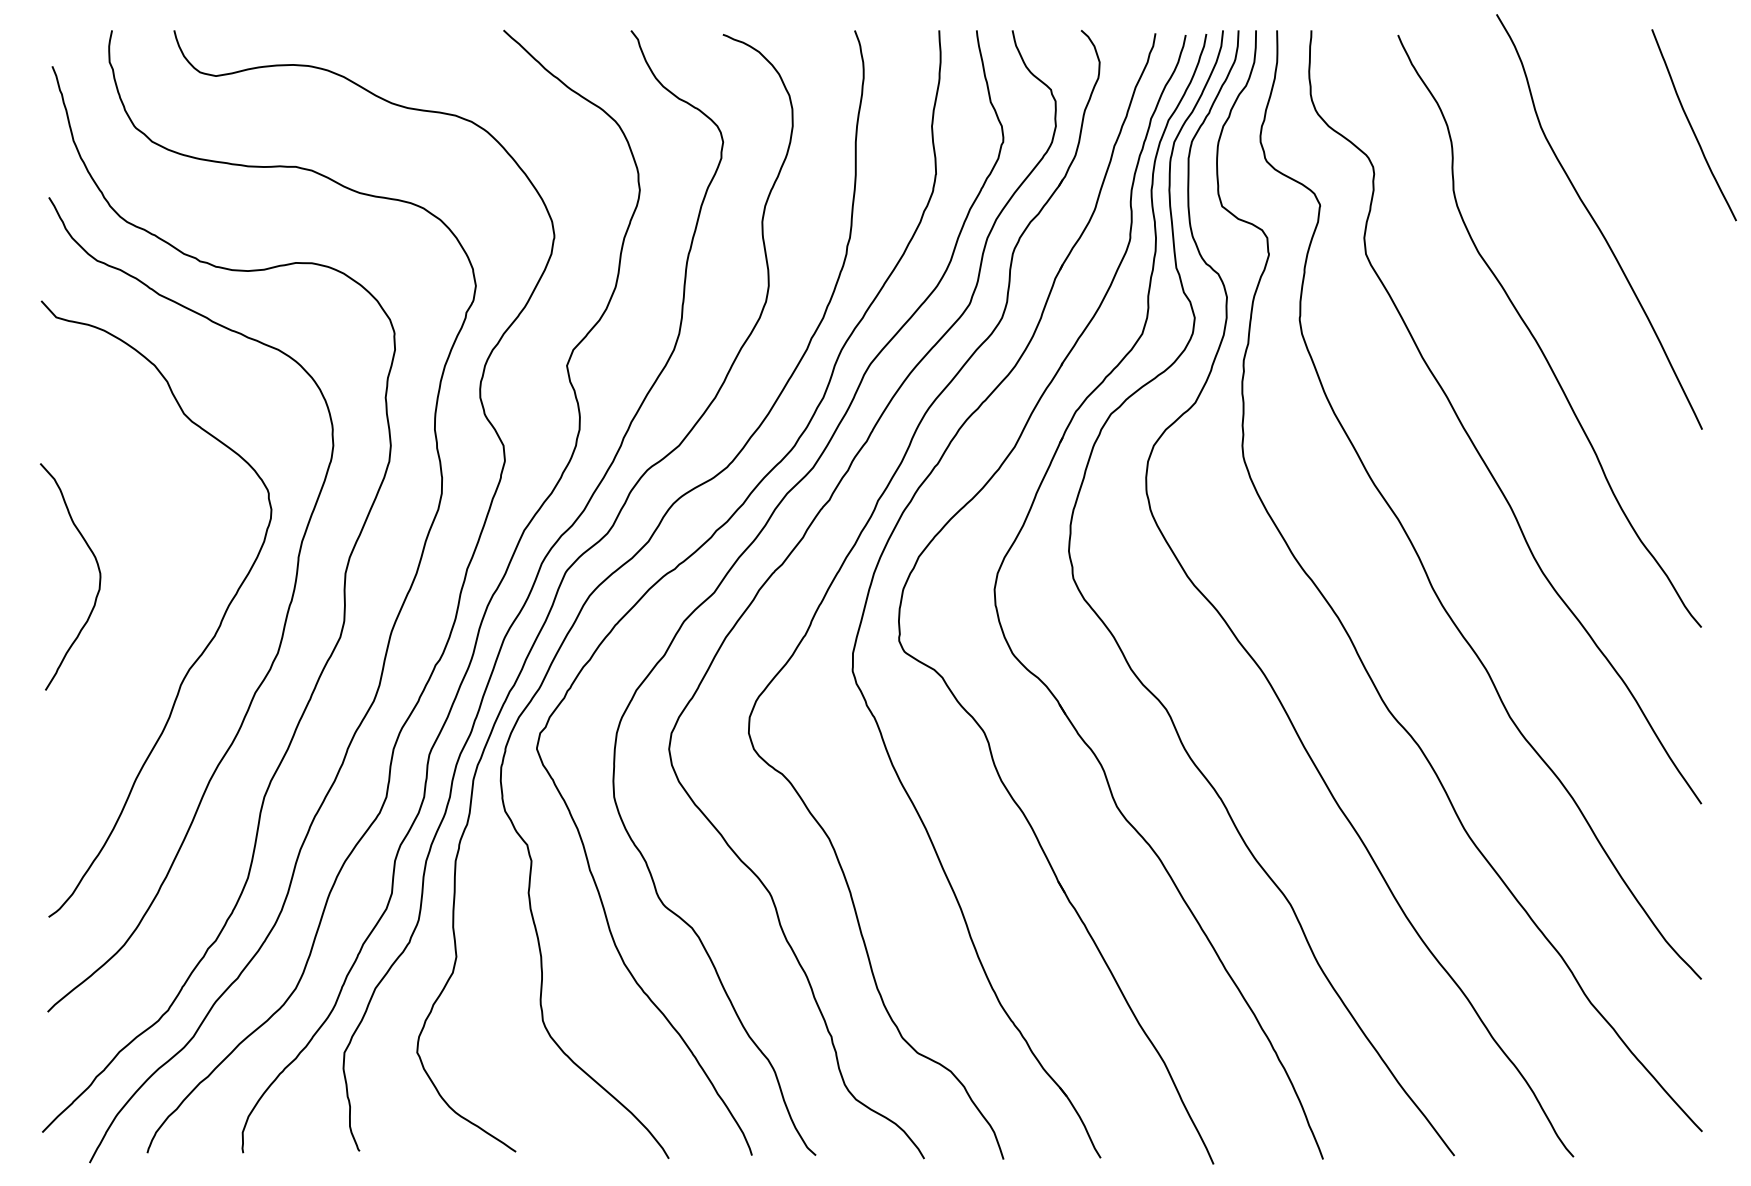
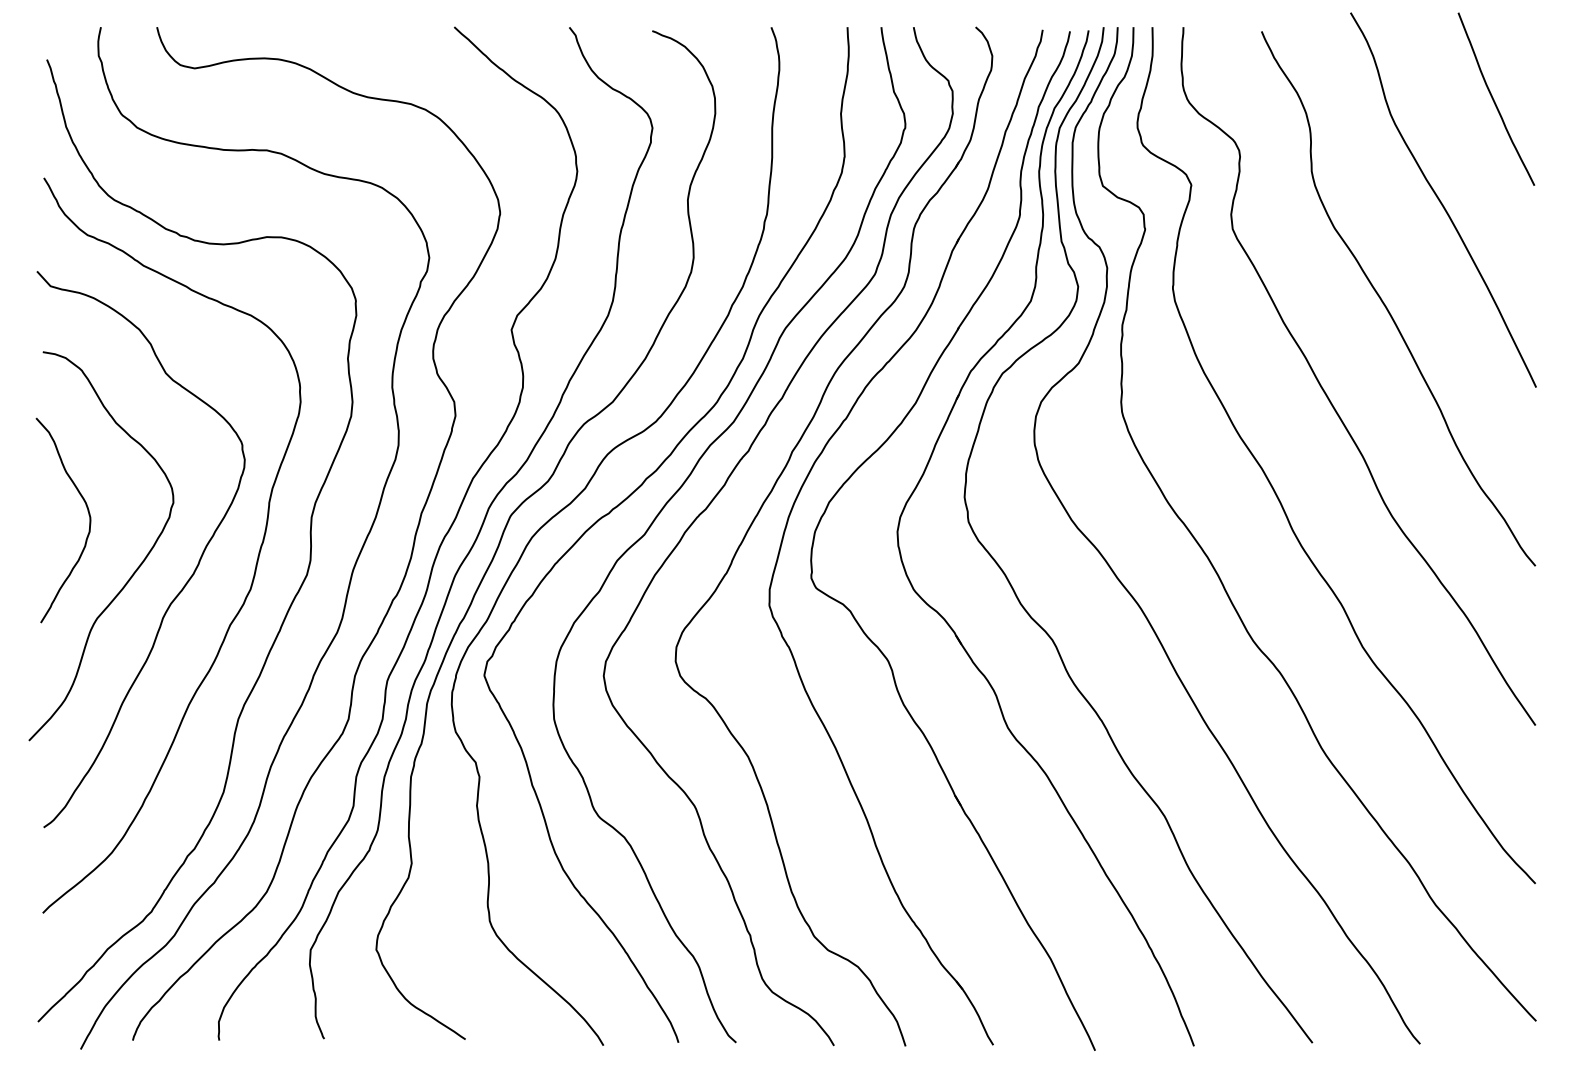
curve: (1692, 126) -> (1494, 100), moved
curve: (150, 631) -> (135, 569), added

